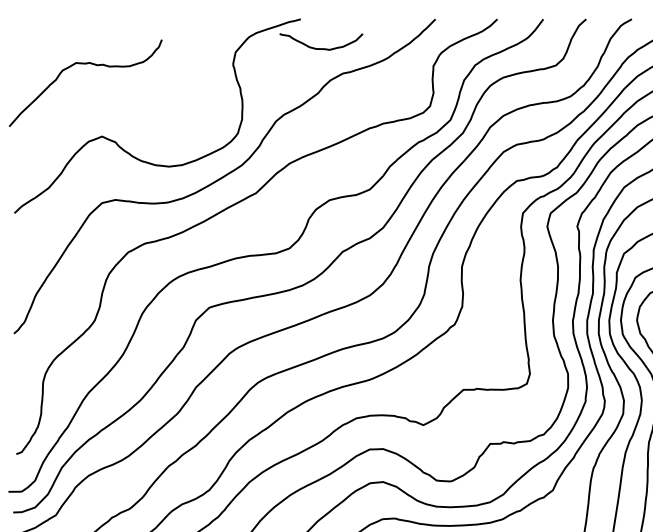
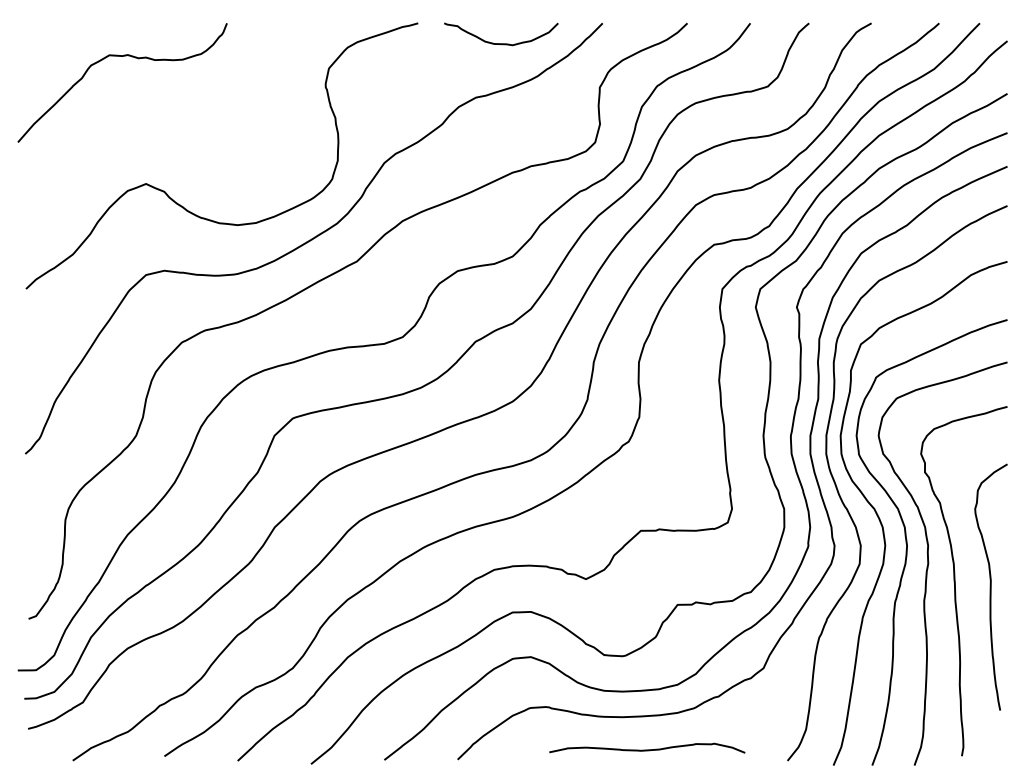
curve: (321, 48) -> (501, 43), moved
curve: (85, 63) -> (122, 56), moved

